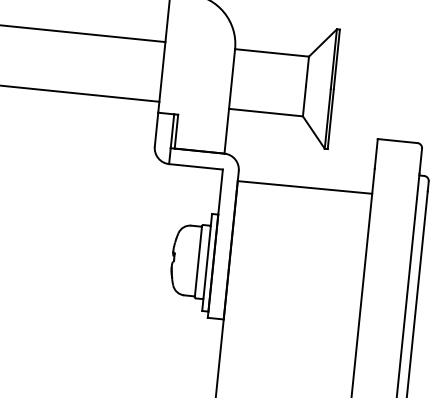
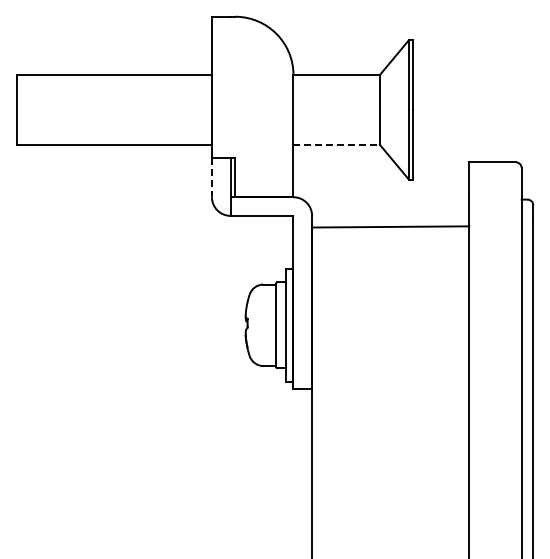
line: (266, 112) -> (337, 144), solid -> dashed
line: (156, 129) -> (211, 177), solid -> dashed

